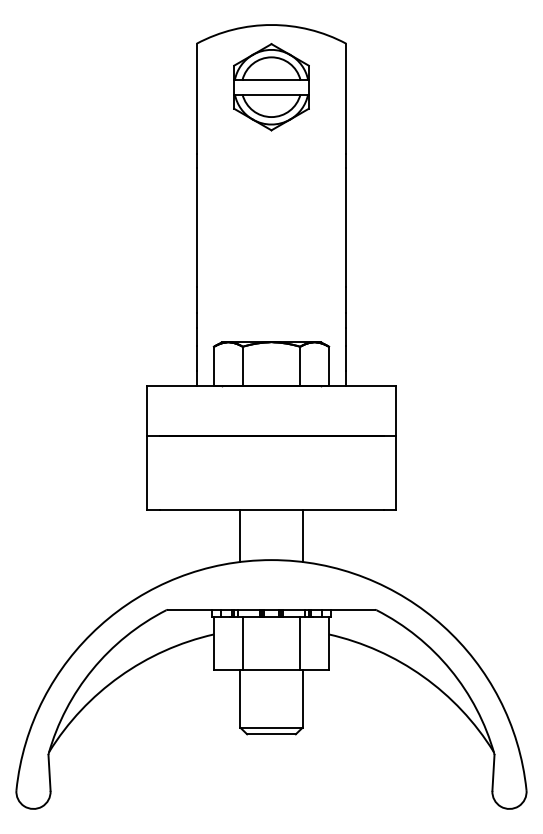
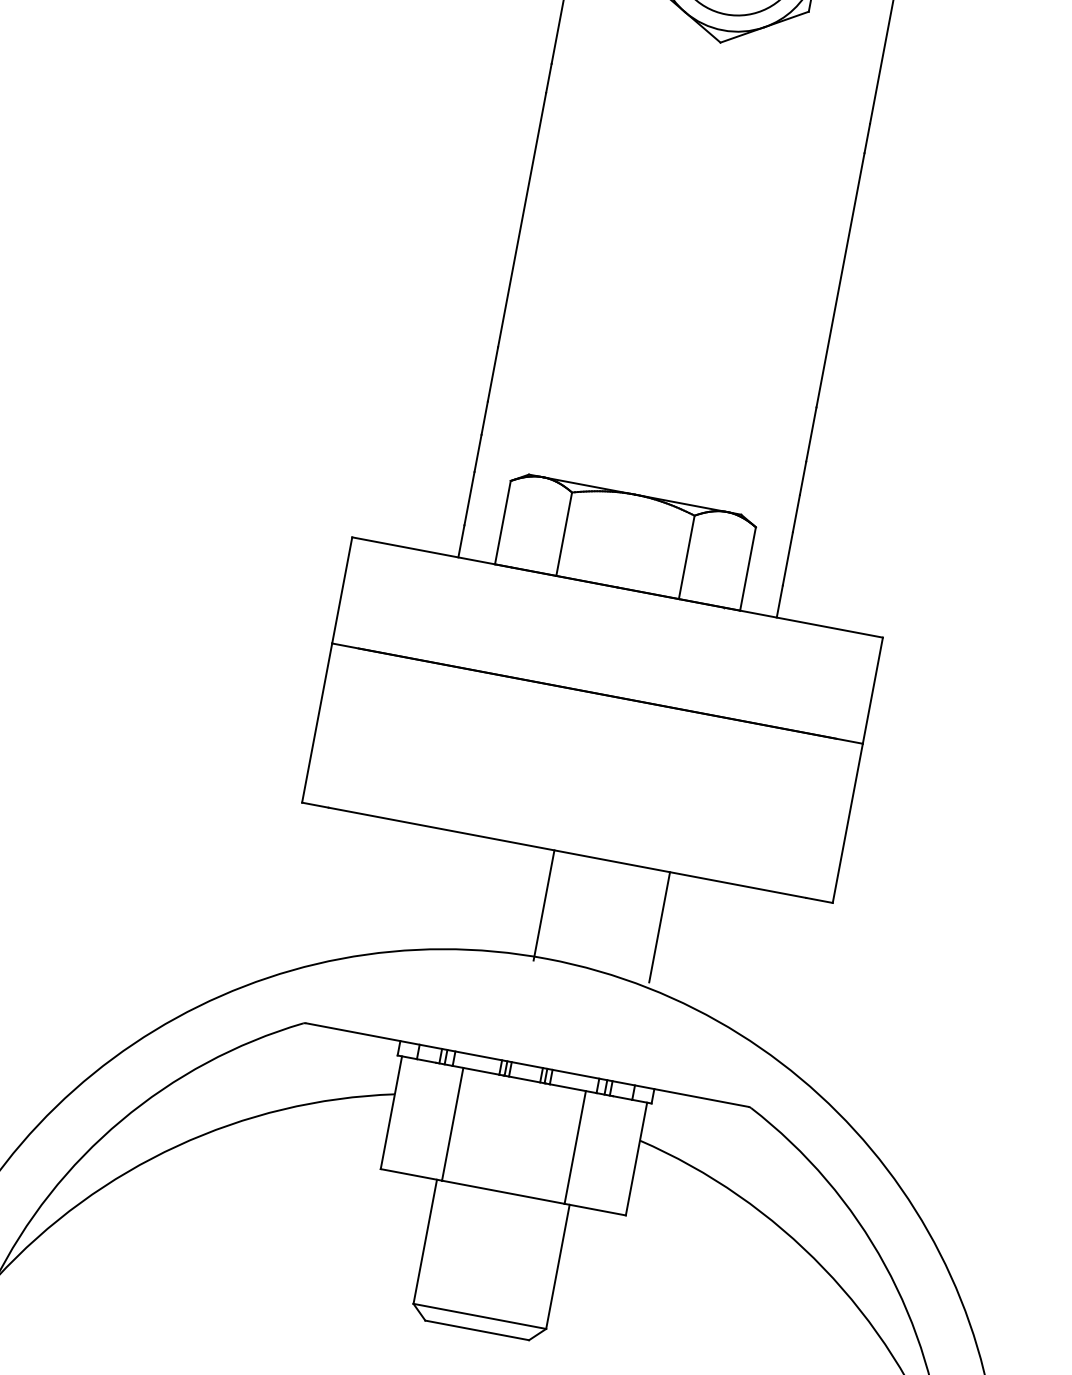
line: (240, 535) -> (544, 904), moved
line: (302, 535) -> (659, 925), moved

